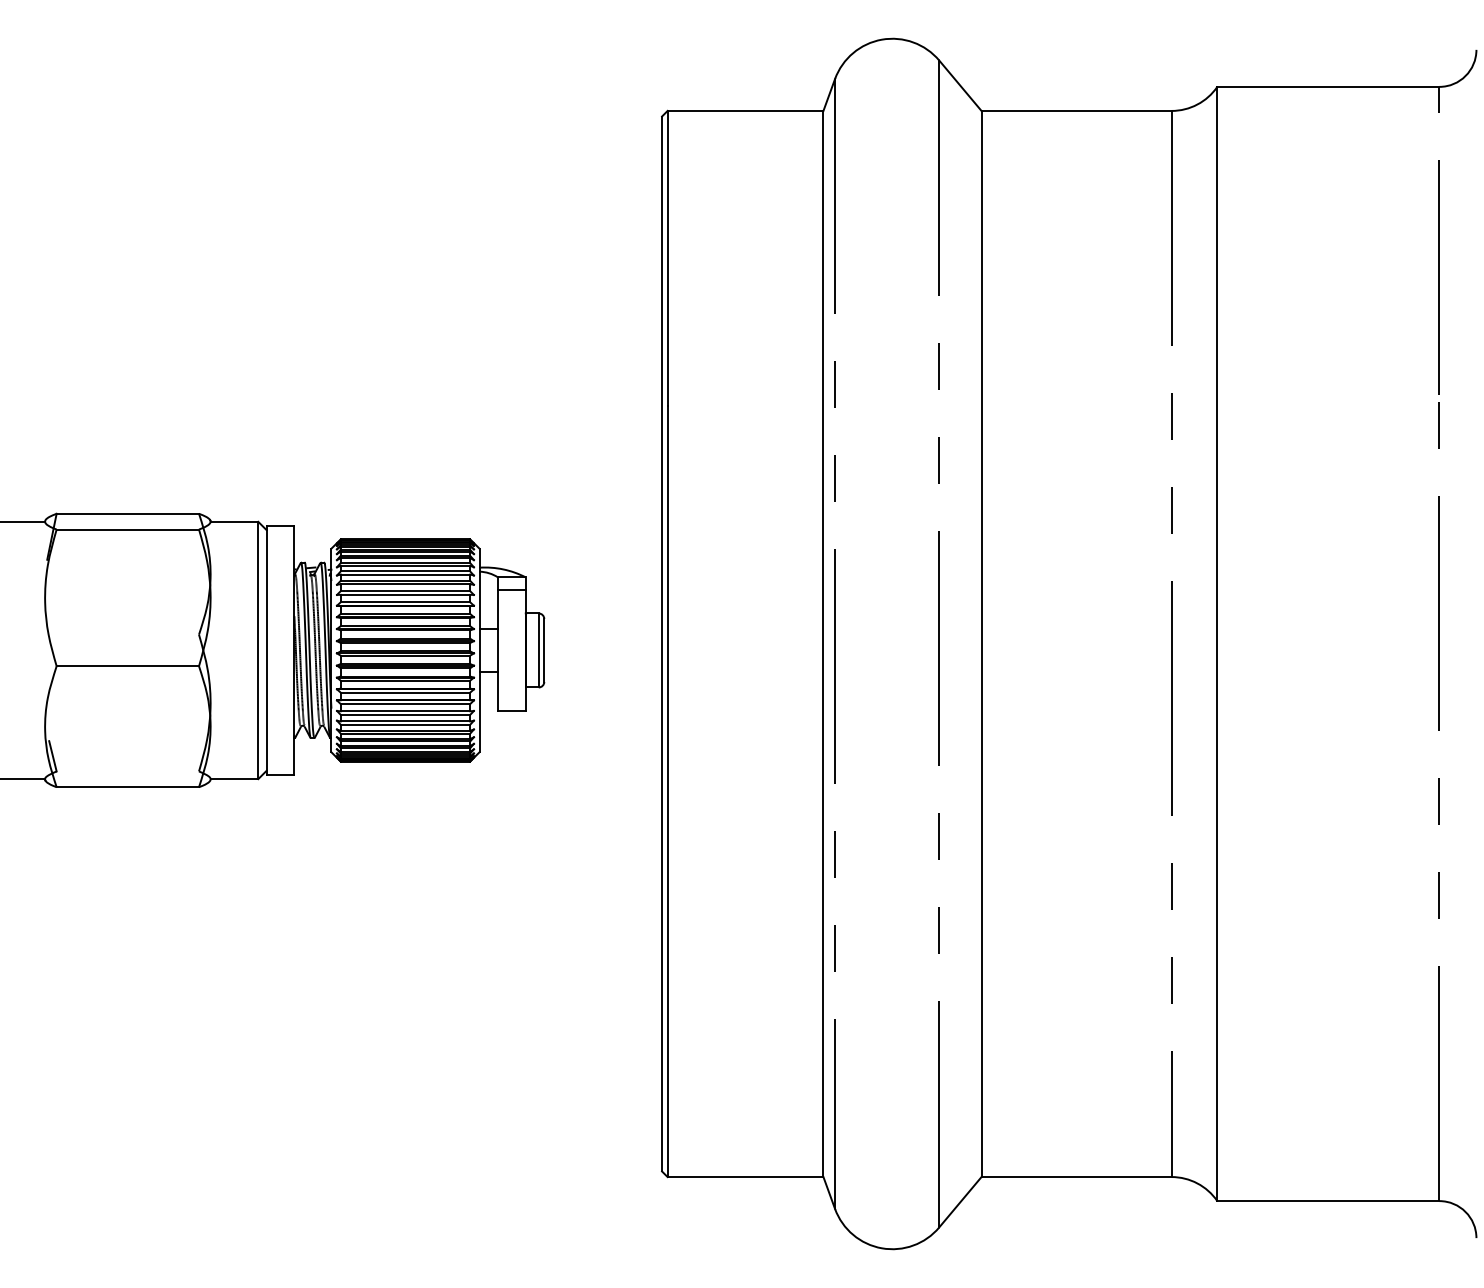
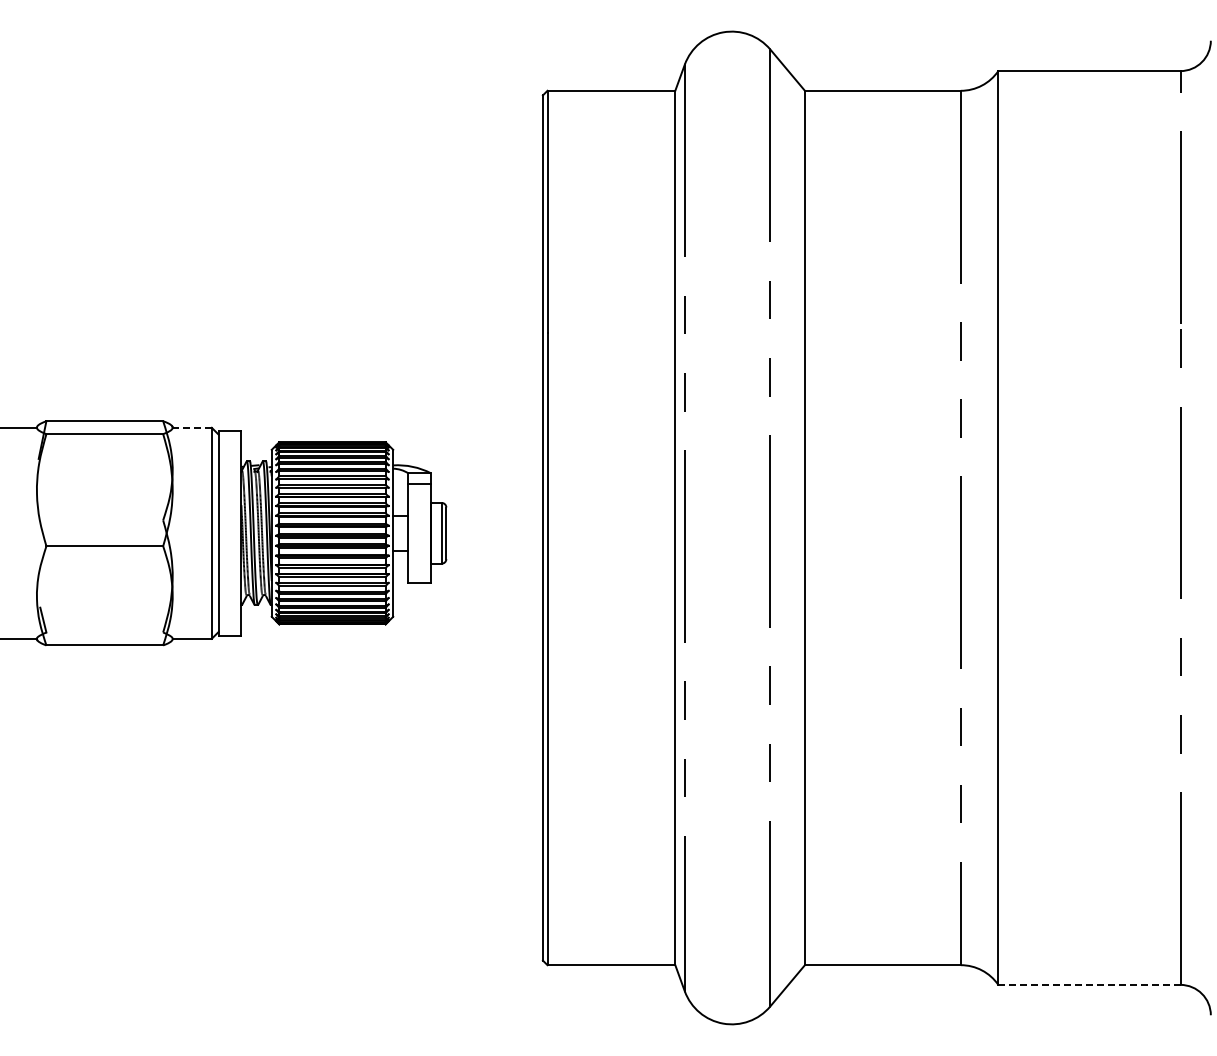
line: (233, 521) -> (191, 427), solid -> dashed
line: (1328, 1200) -> (1089, 984), solid -> dashed

